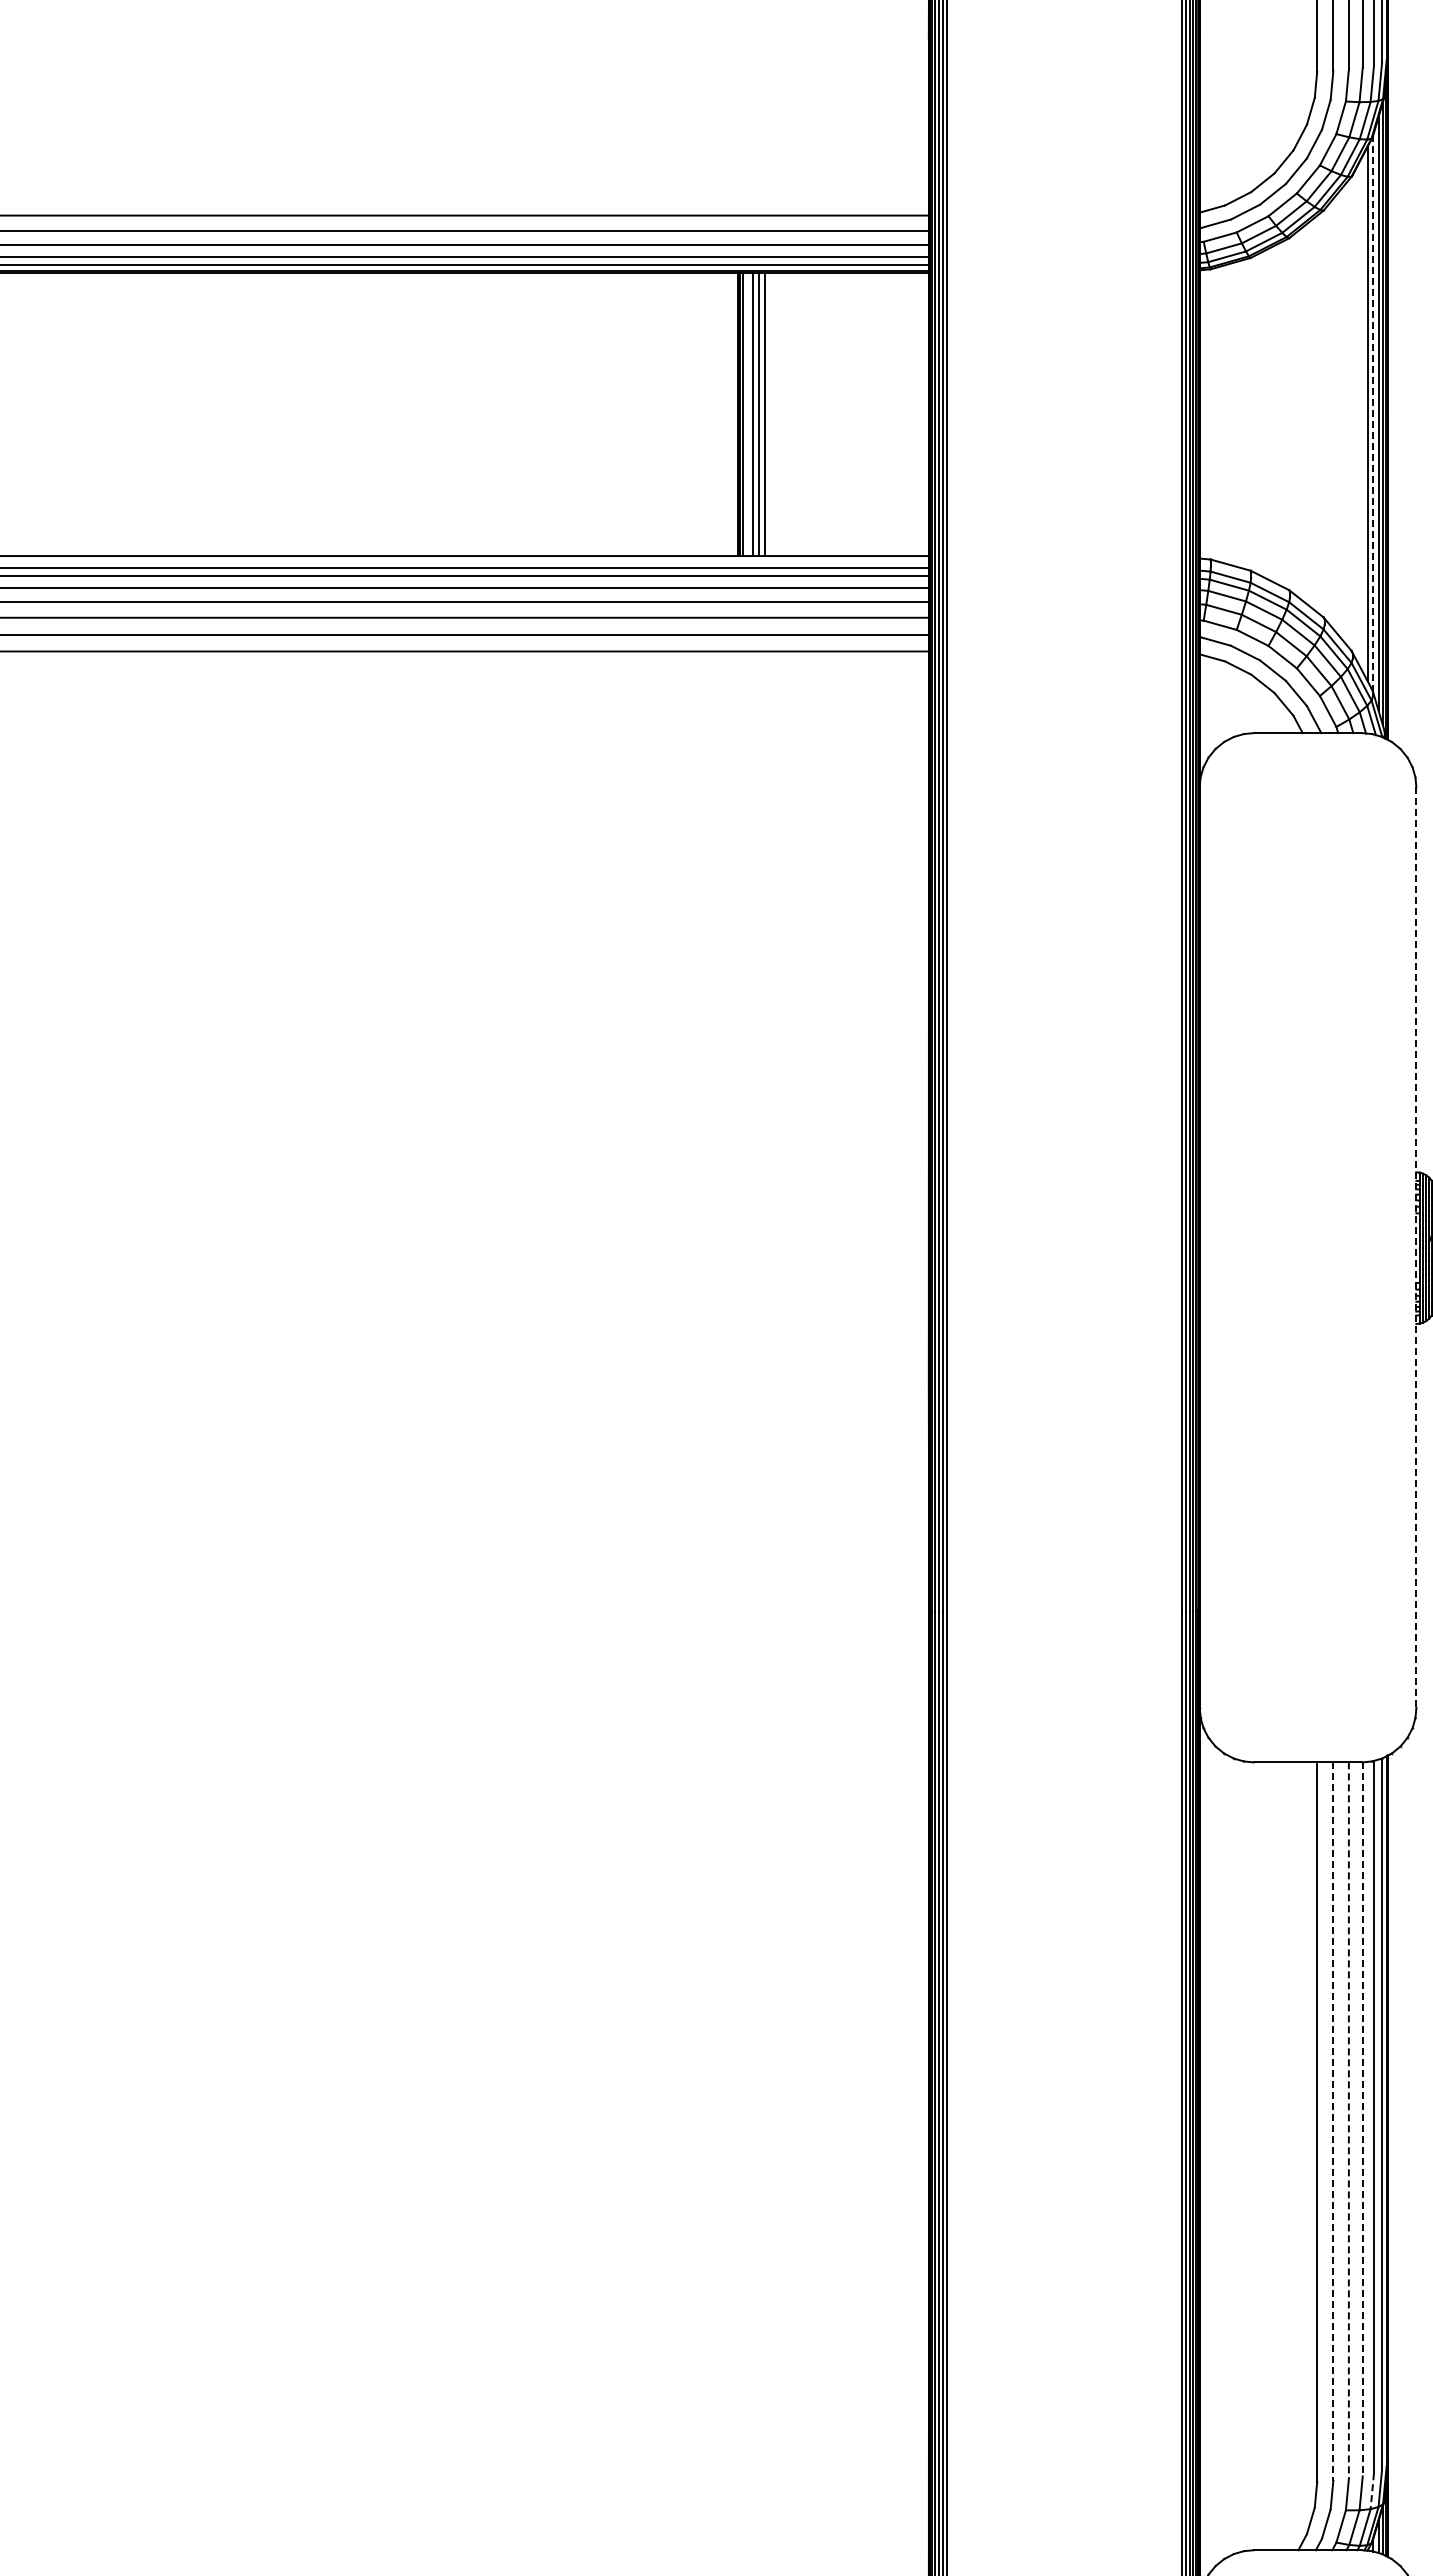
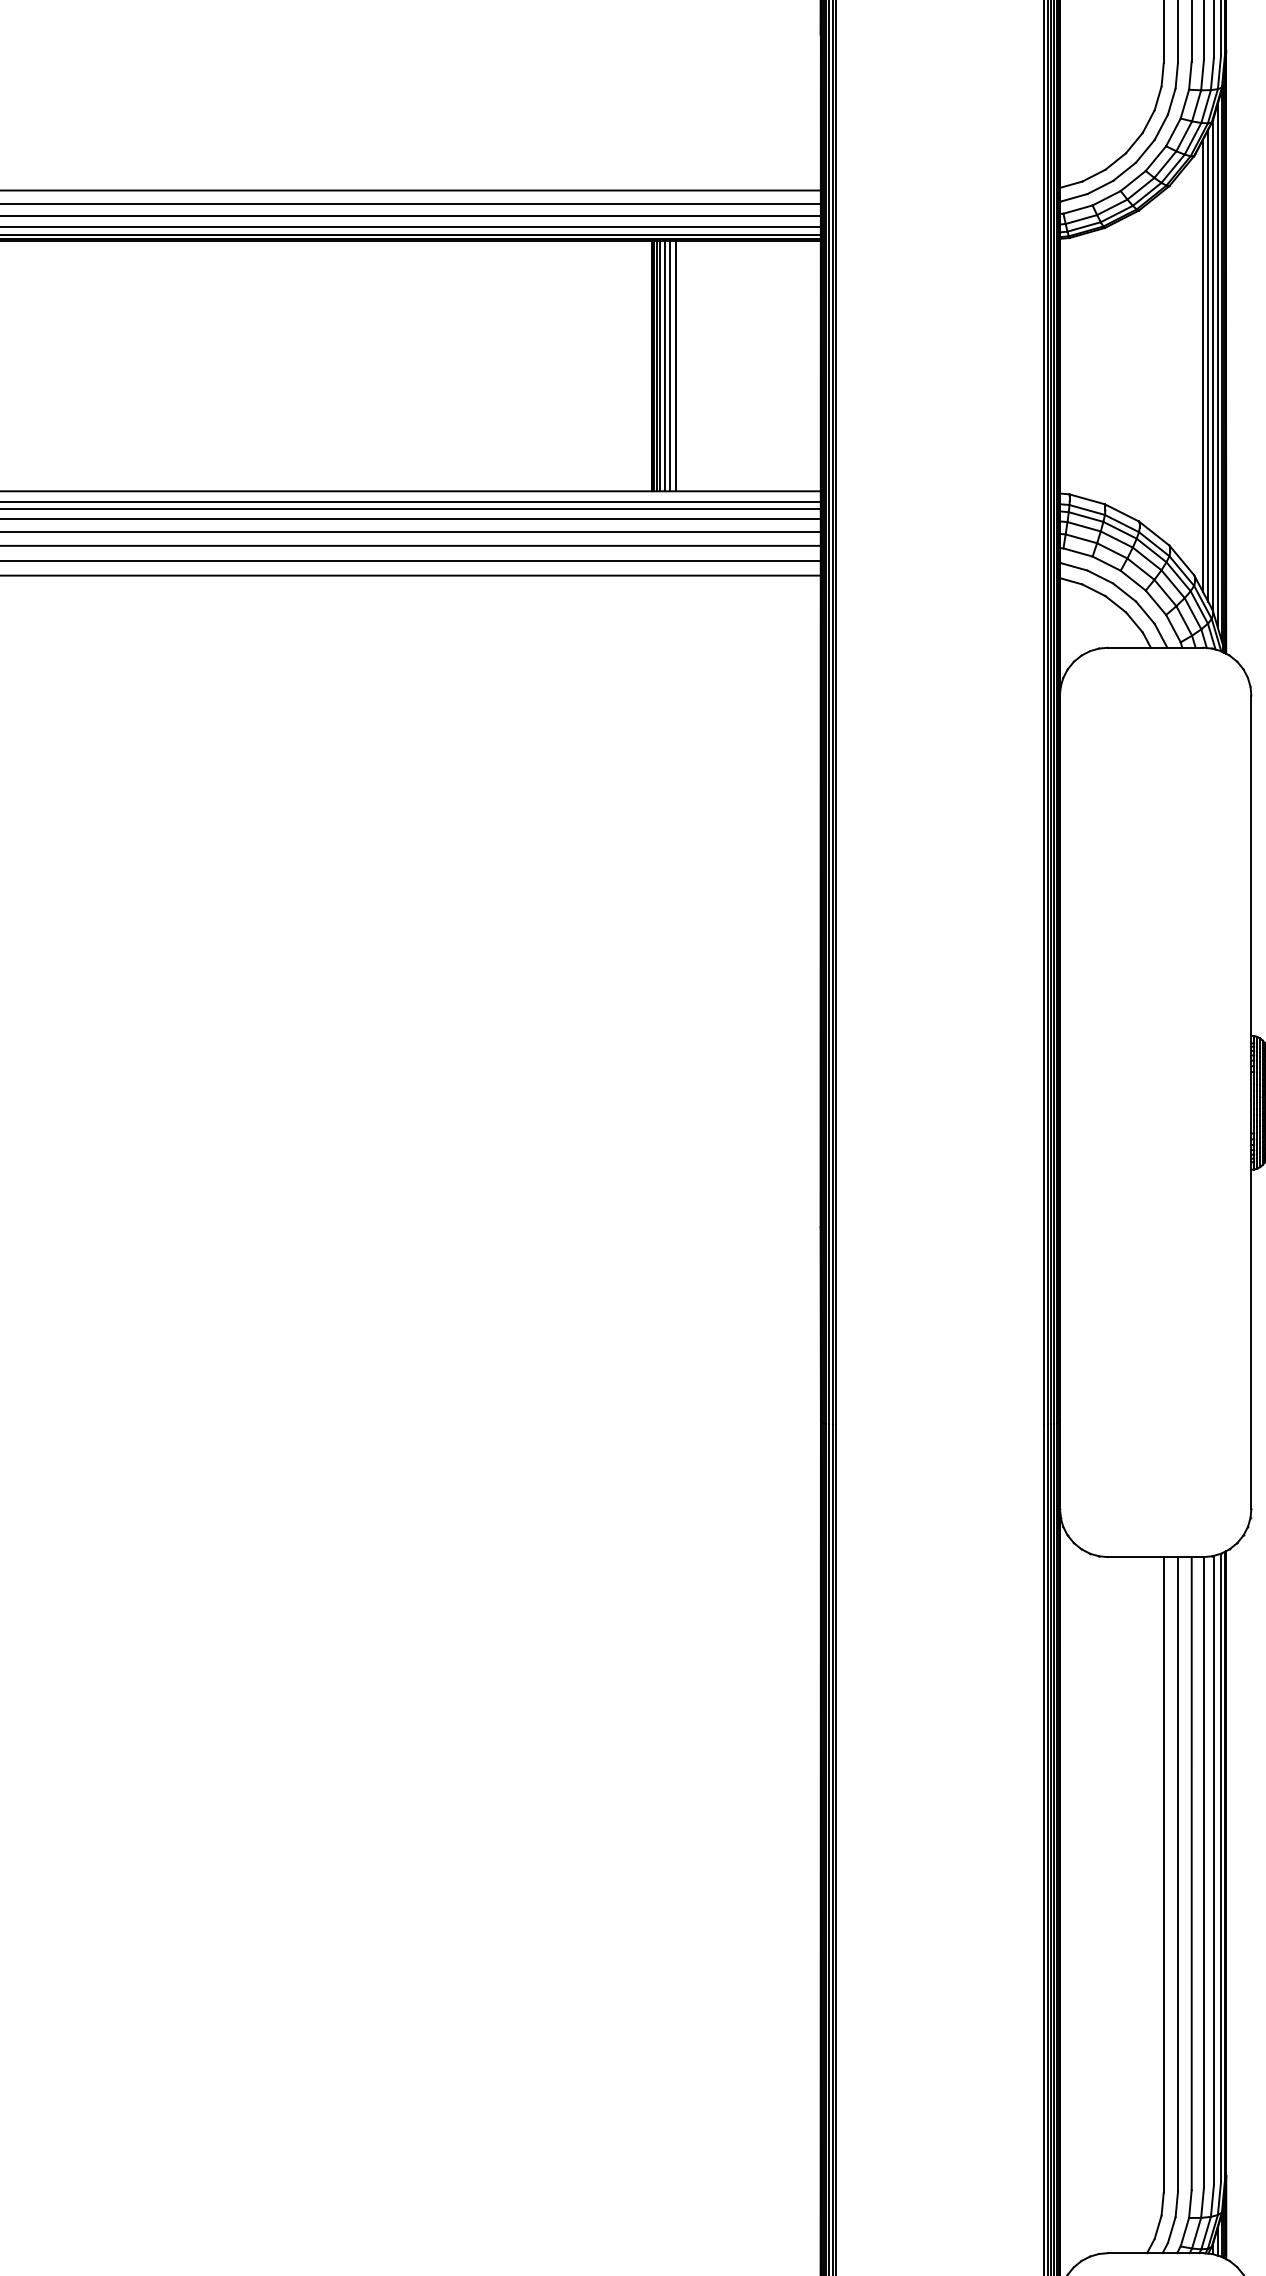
line: (1361, 413) -> (1202, 365), added
line: (747, 414) -> (660, 366), added
line: (1373, 414) -> (1213, 366), dashed -> solid
line: (1416, 1248) -> (1251, 1103), dashed -> solid
line: (1362, 2119) -> (1203, 1872), dashed -> solid
line: (1348, 2121) -> (1191, 1874), dashed -> solid
line: (1333, 2122) -> (1178, 1875), dashed -> solid
line: (1372, 2491) -> (1212, 2201), dashed -> solid

